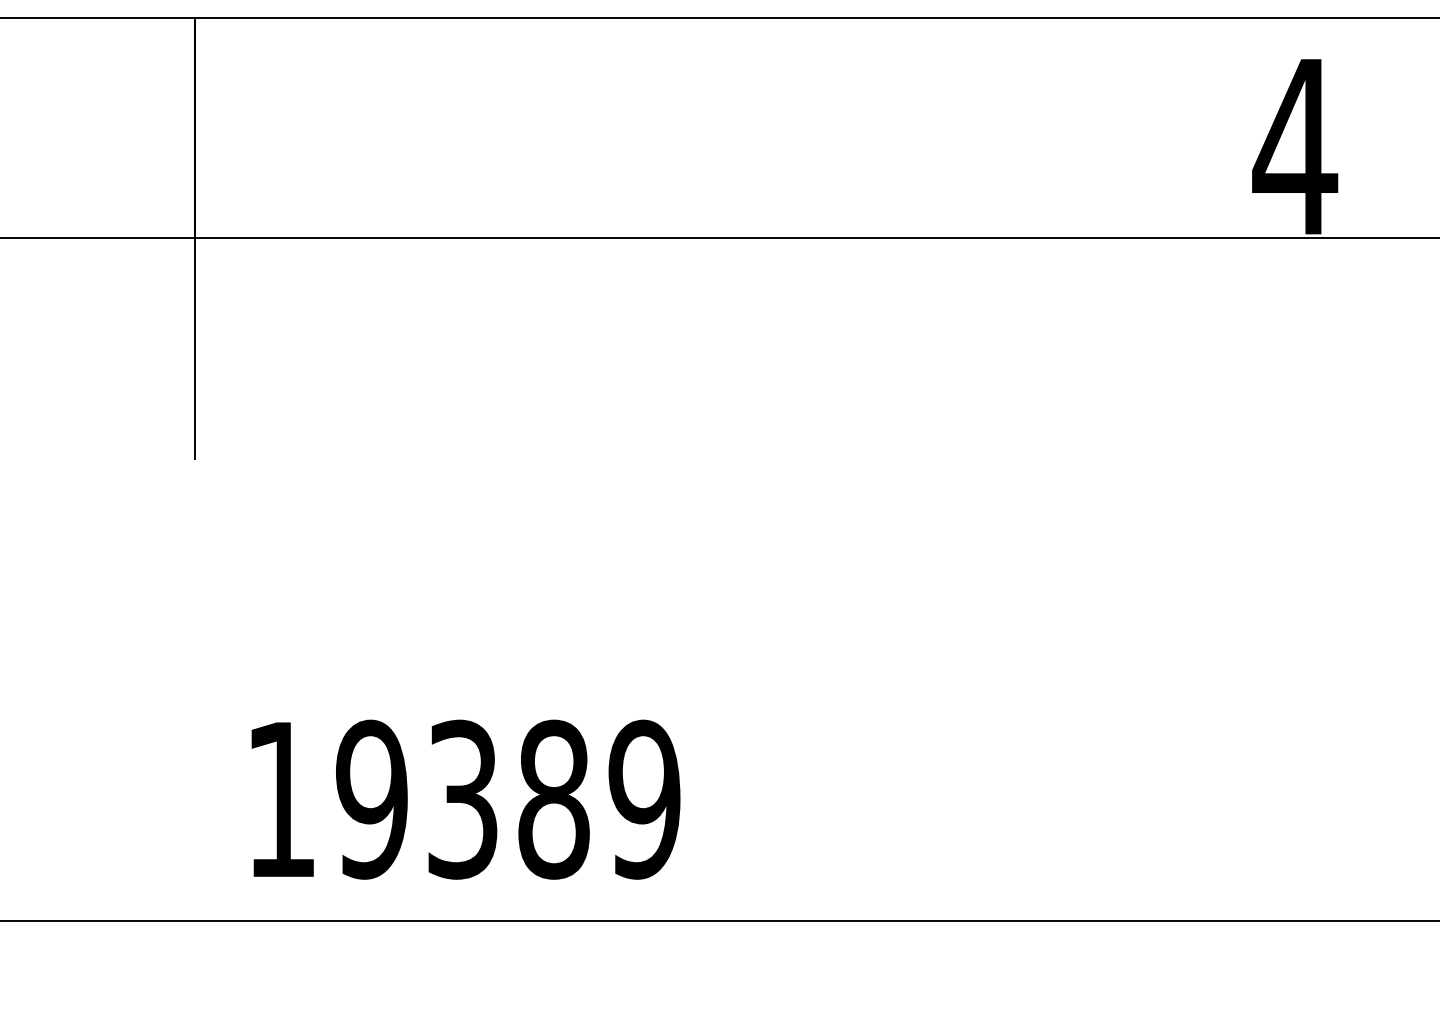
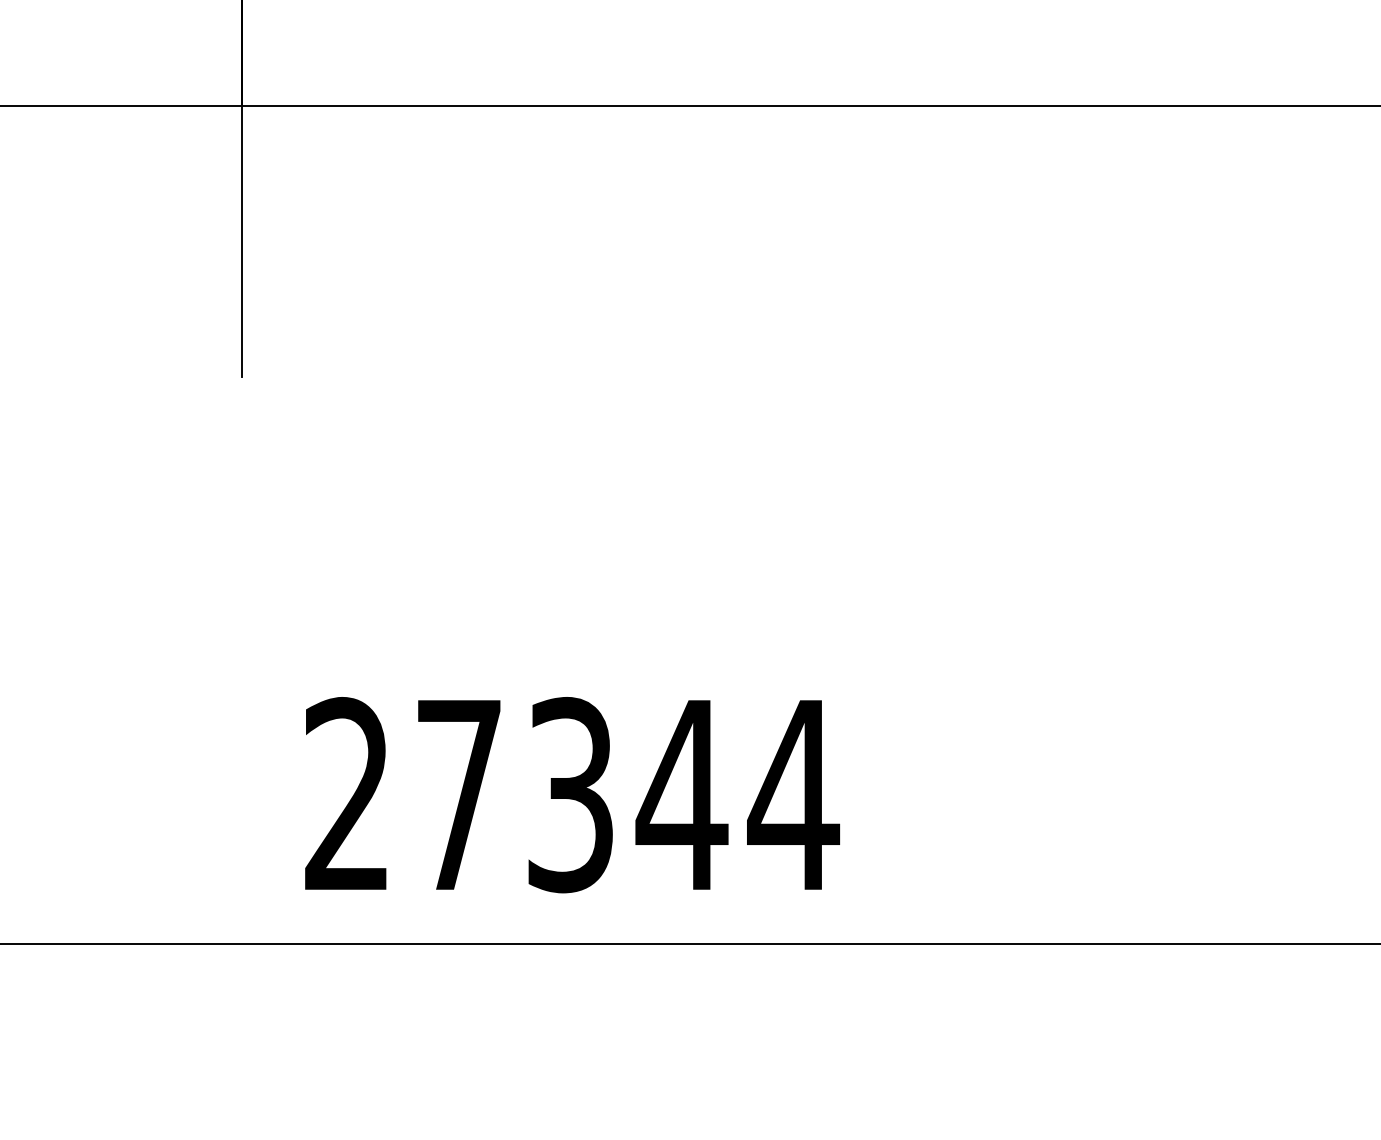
text: (464, 799) -> (572, 794), 19389 -> 27344

